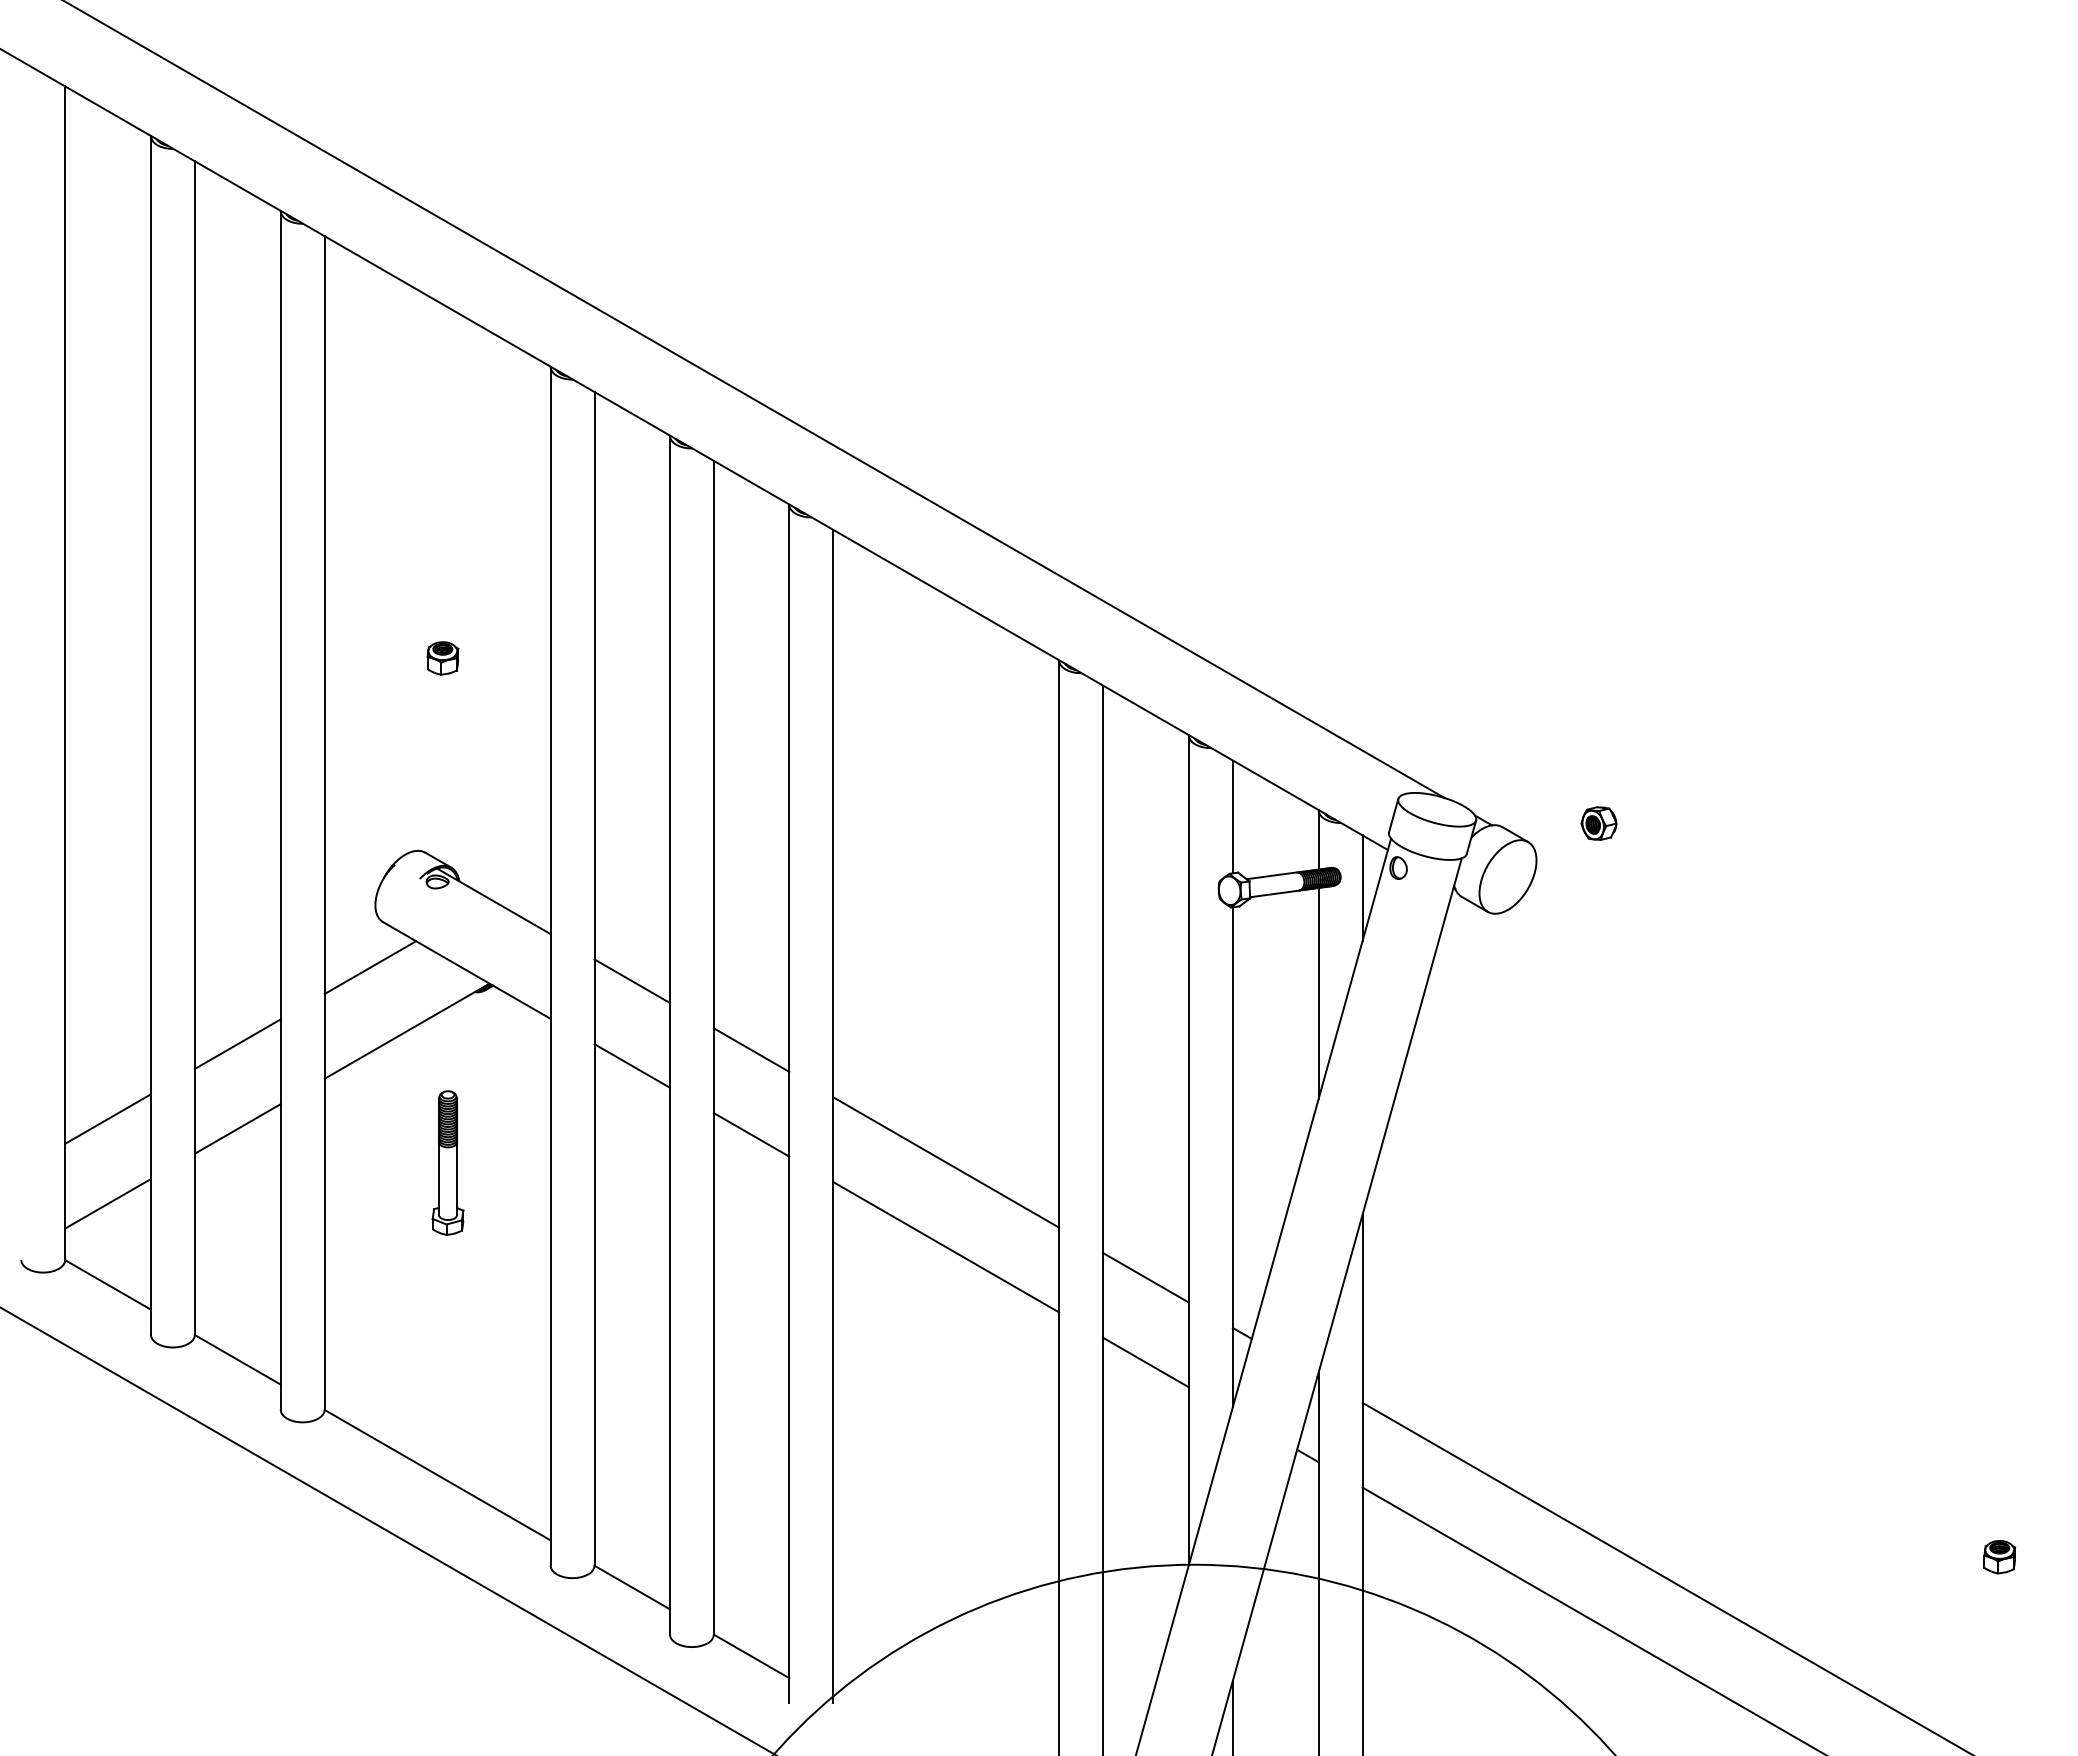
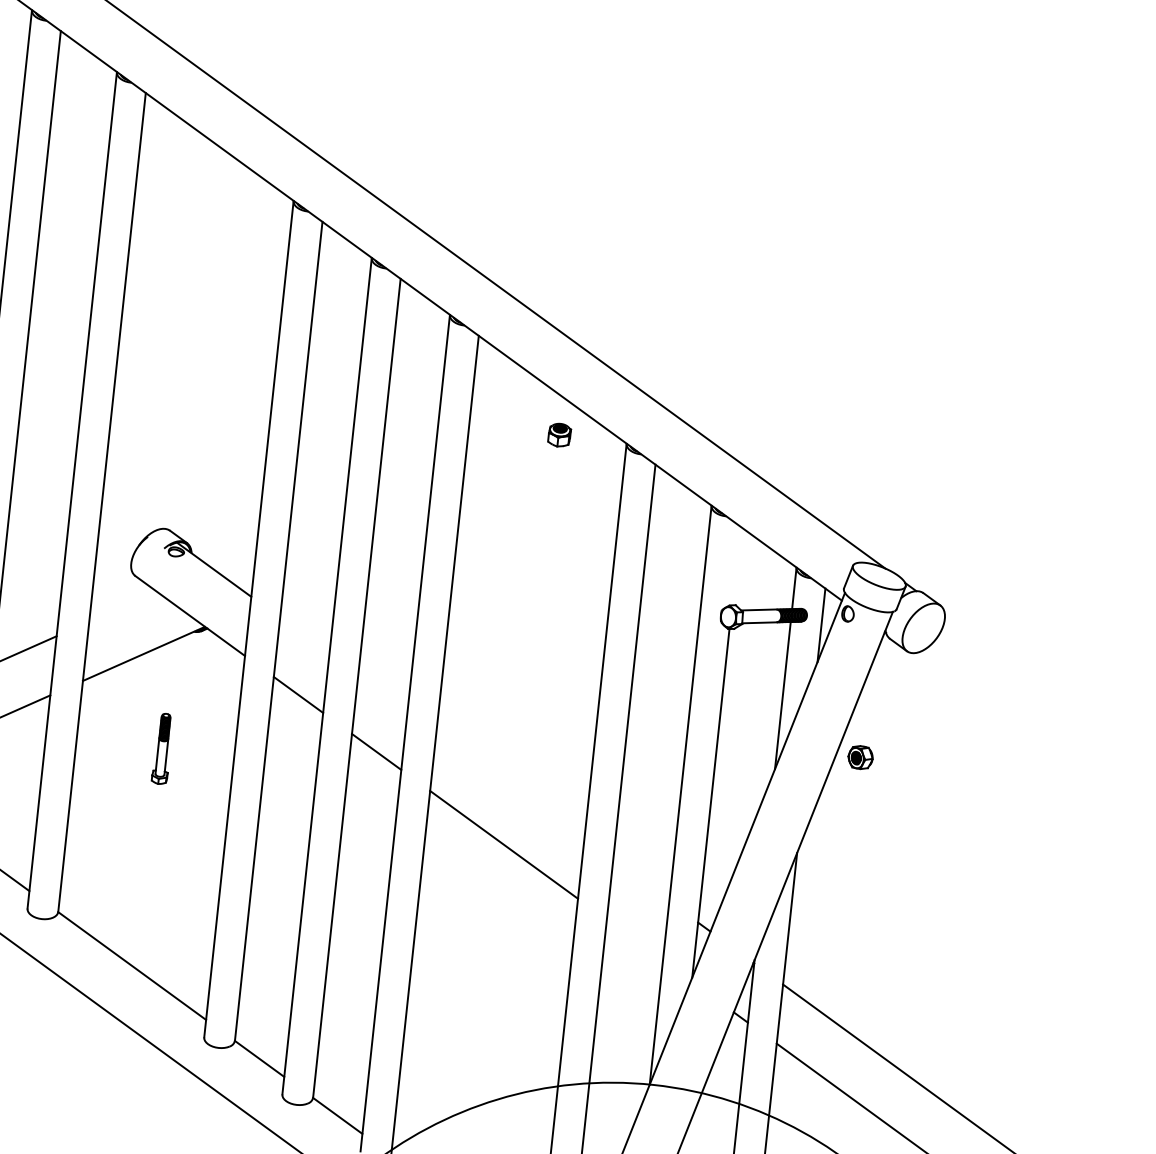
part: (442, 658) -> (559, 435), moved
line: (1232, 816) -> (735, 565), removed
part: (1598, 823) -> (860, 757), moved
line: (370, 967) -> (123, 606), removed
line: (631, 980) -> (304, 635), removed
line: (751, 1049) -> (382, 692), removed
part: (447, 1162) -> (162, 748), size x0.7
line: (946, 1162) -> (510, 785), removed
line: (1145, 1277) -> (640, 880), removed
line: (1145, 1362) -> (634, 940), removed

